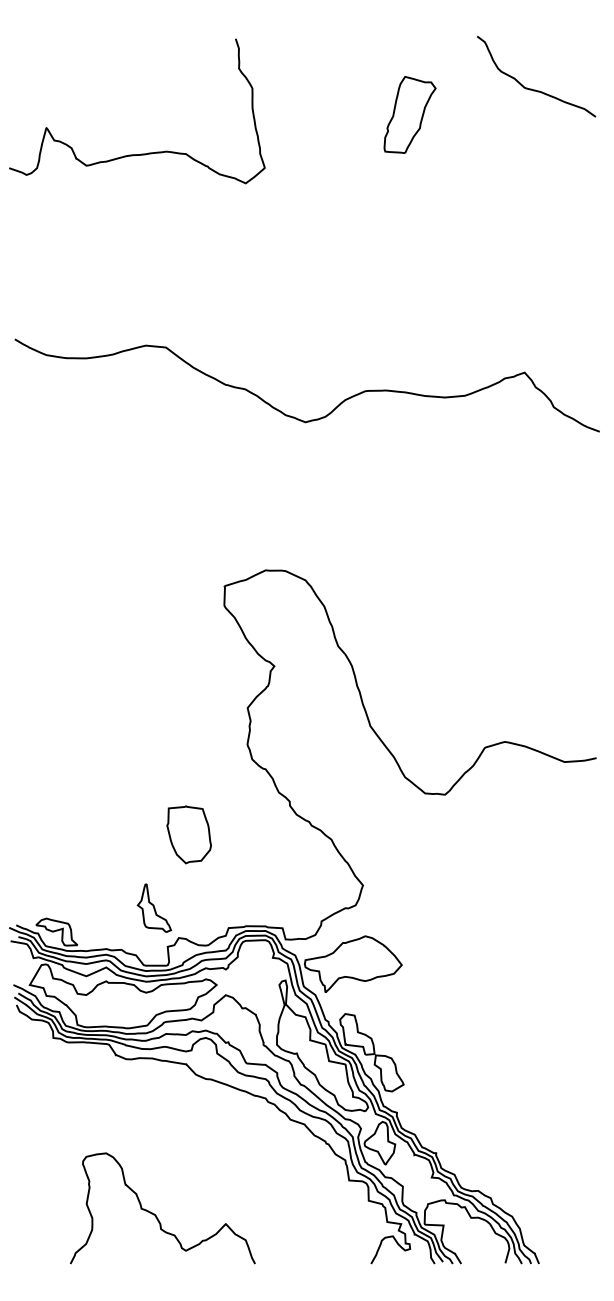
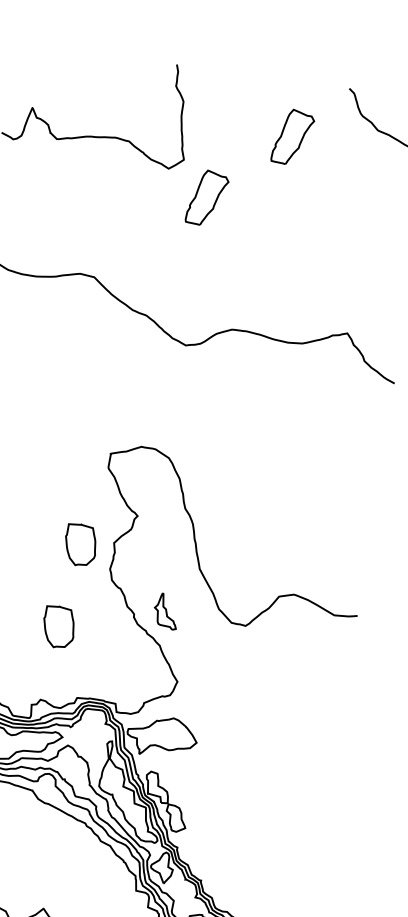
part: (304, 215) -> (207, 197), added
part: (201, 717) -> (80, 544), added
part: (154, 907) -> (166, 611), moved

